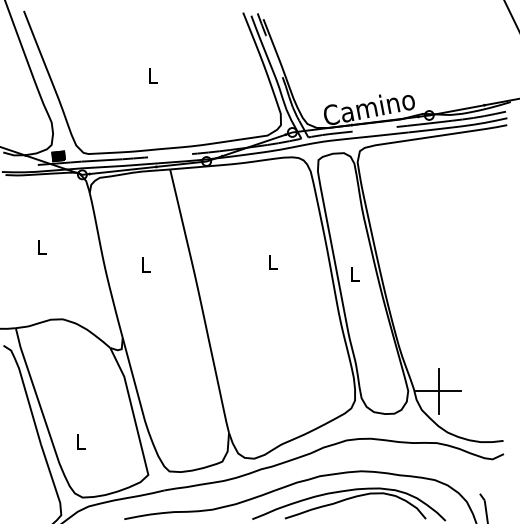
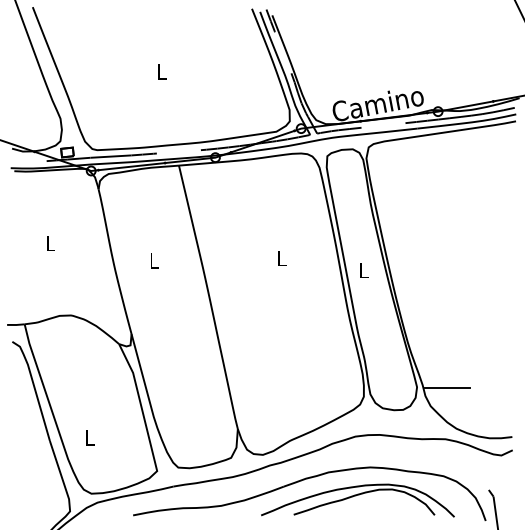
fill: (58, 156) -> (67, 152), removed
line: (438, 391) -> (447, 387), removed

